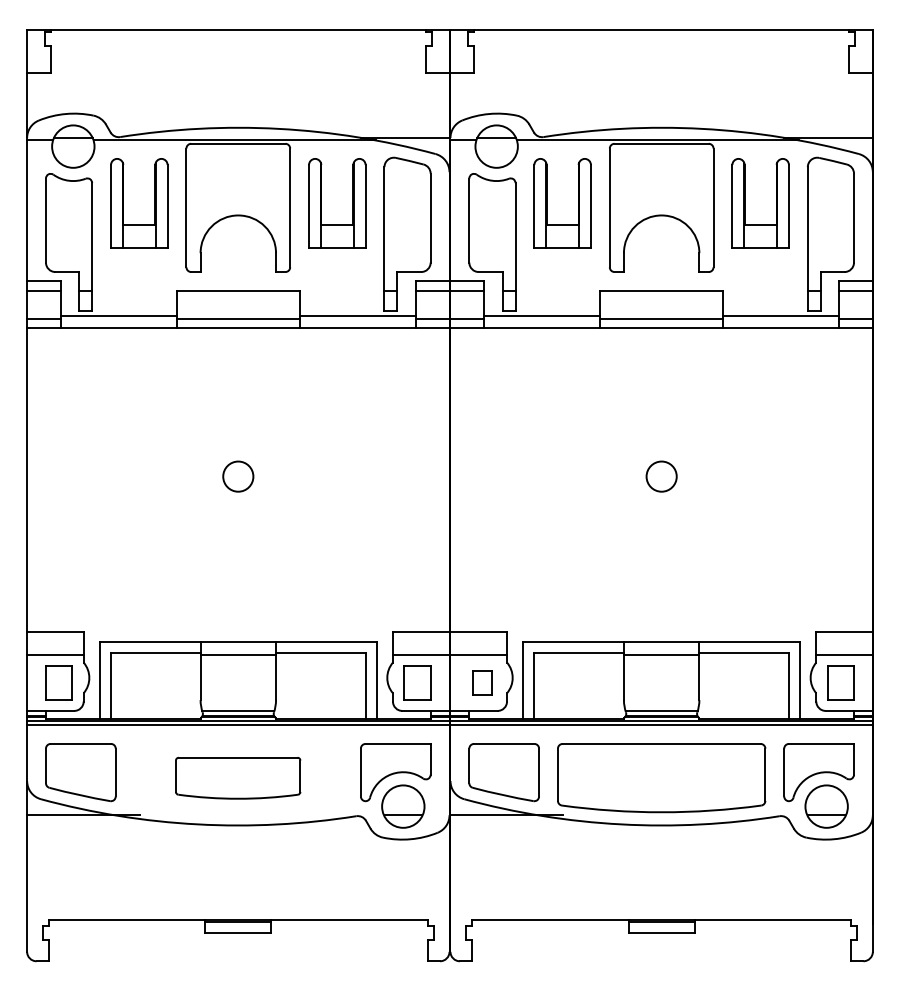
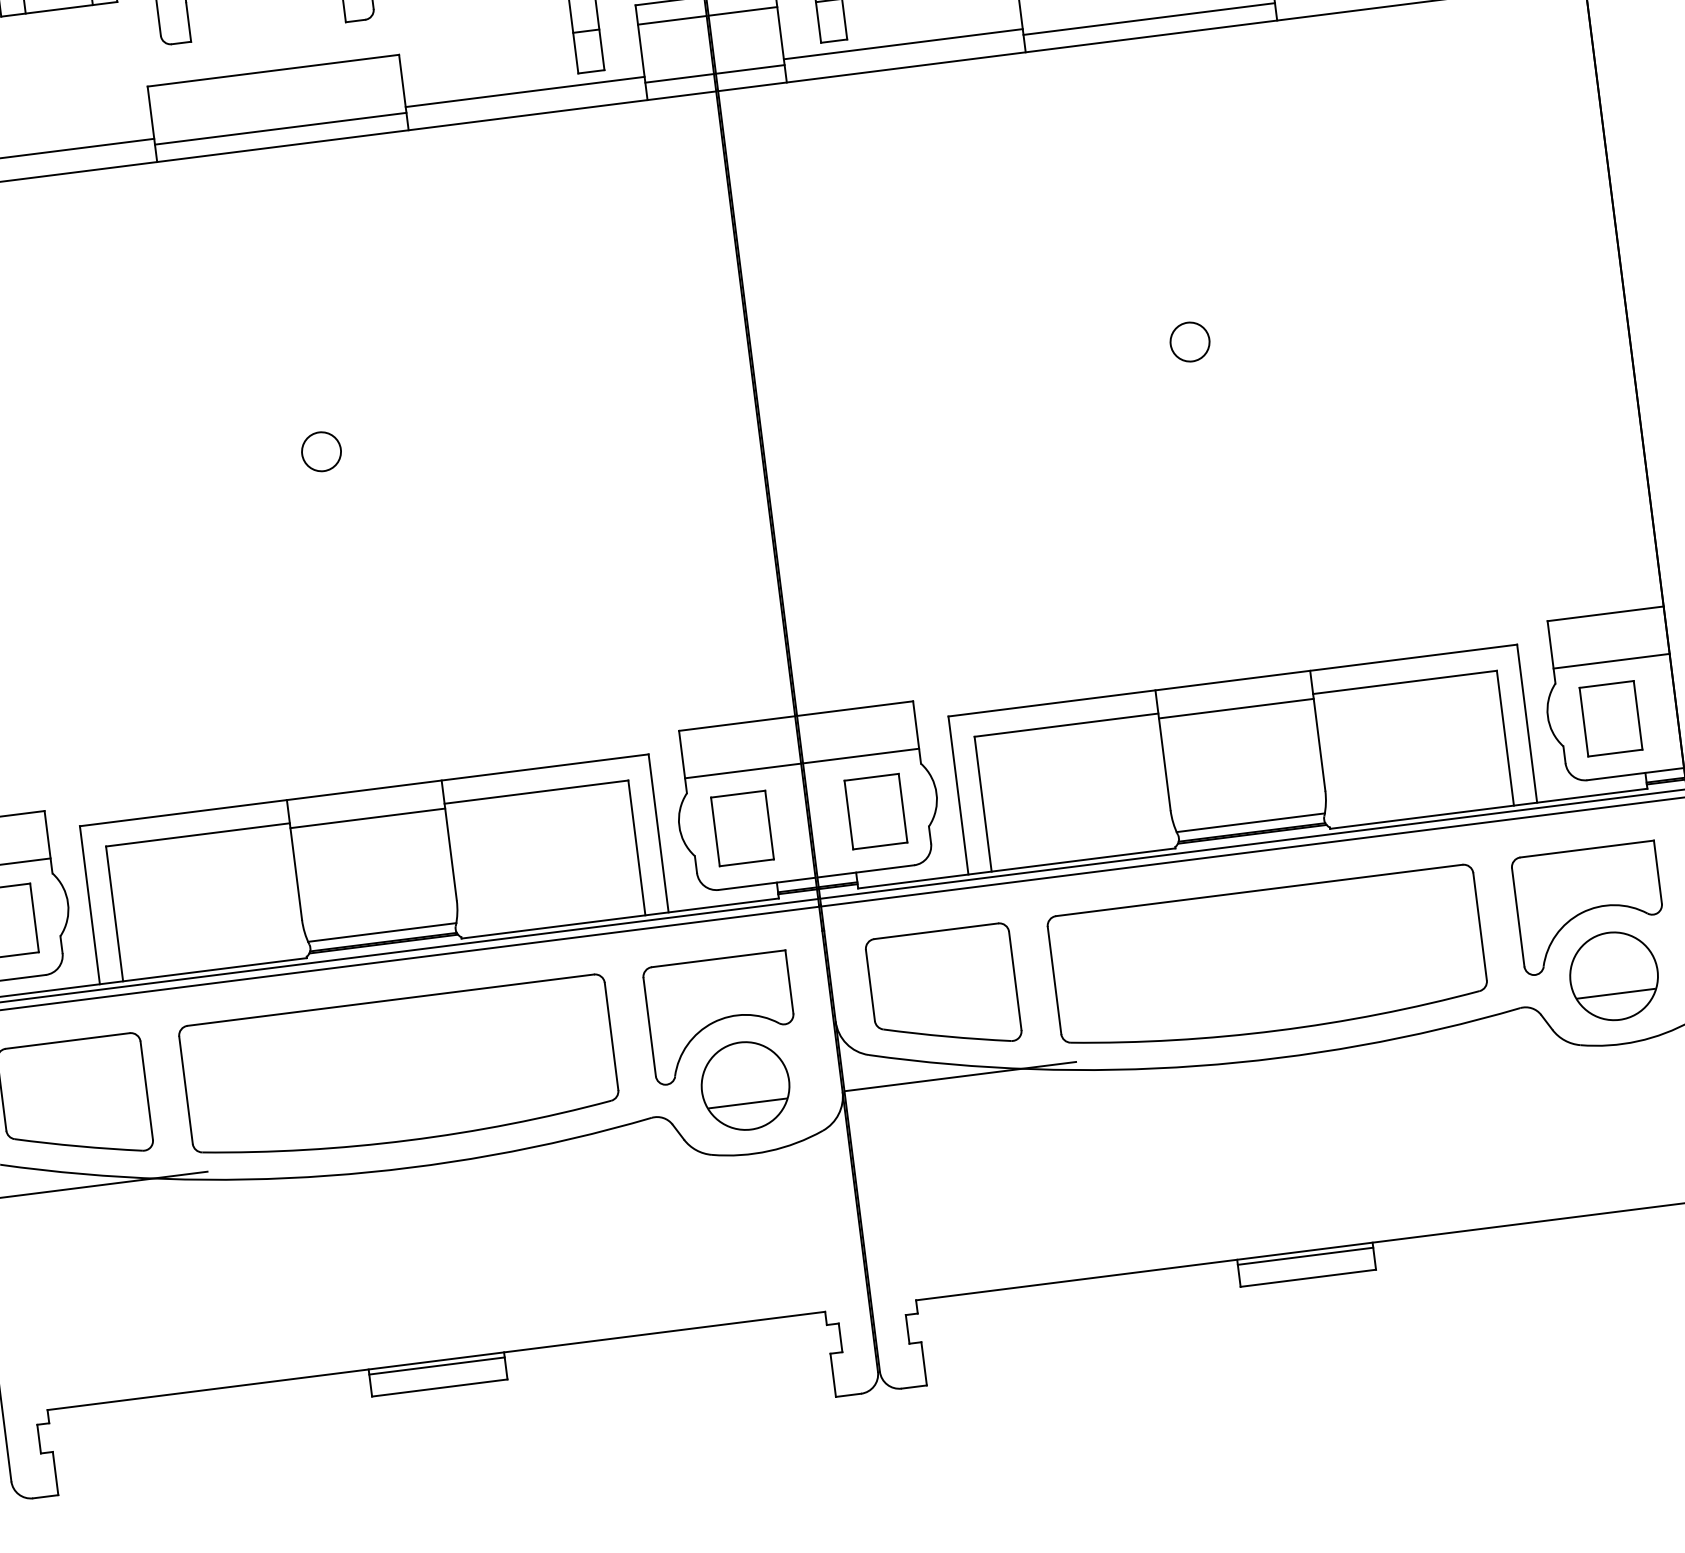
circle: (237, 476) -> (319, 451), size x0.62
circle: (661, 476) -> (1189, 341), size x0.62
part: (482, 682) -> (875, 810), size x1.43
part: (237, 778) -> (398, 1071), size x1.67

